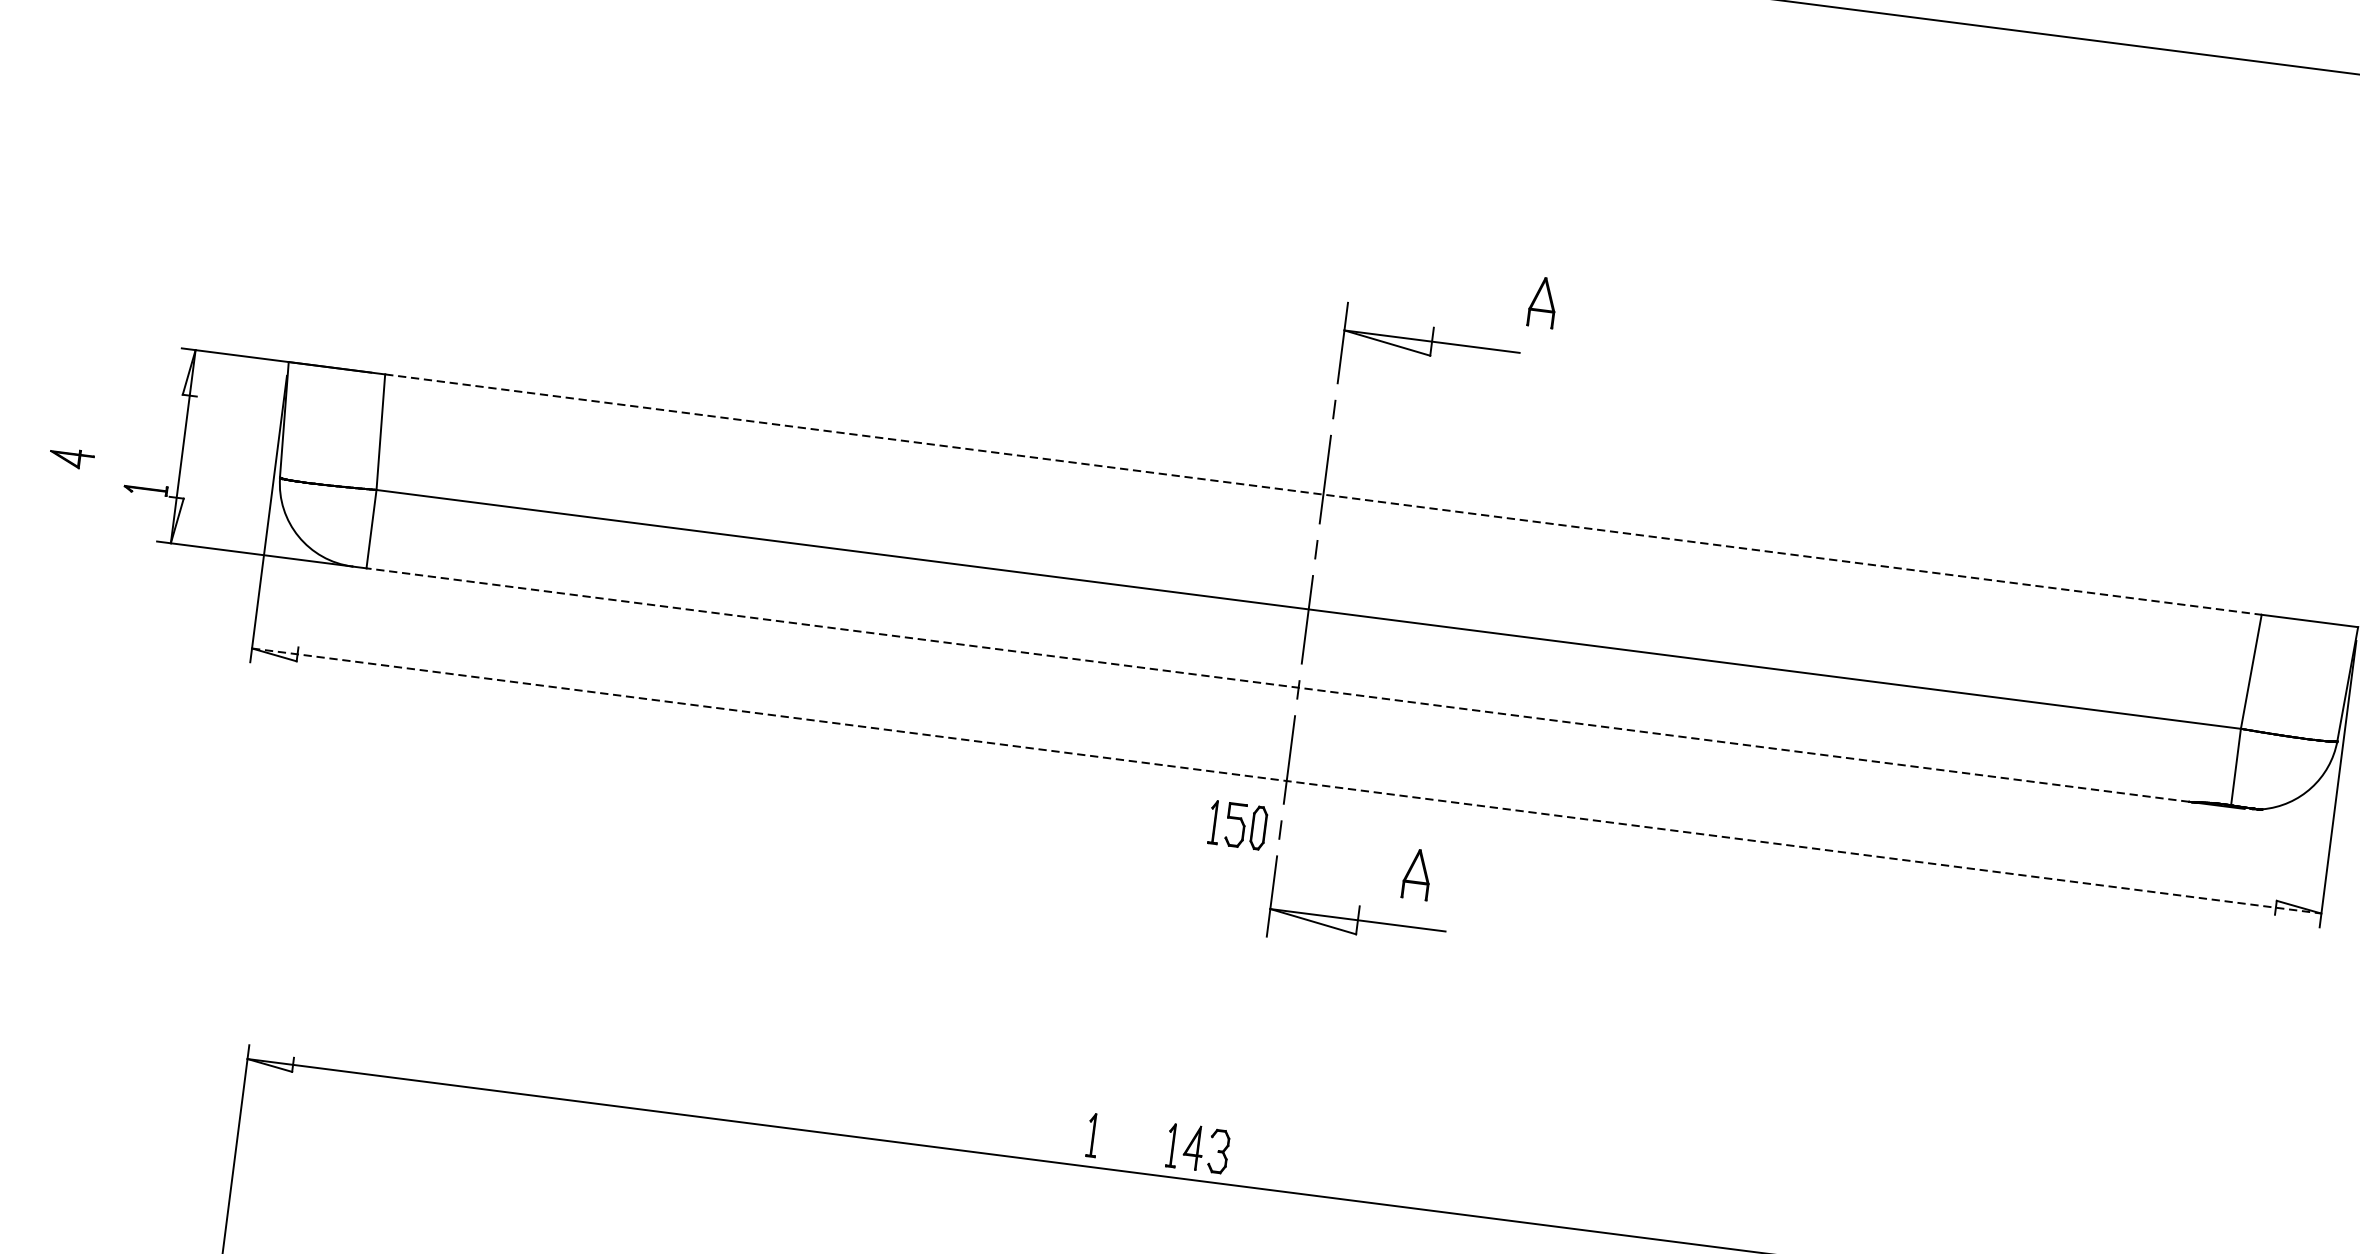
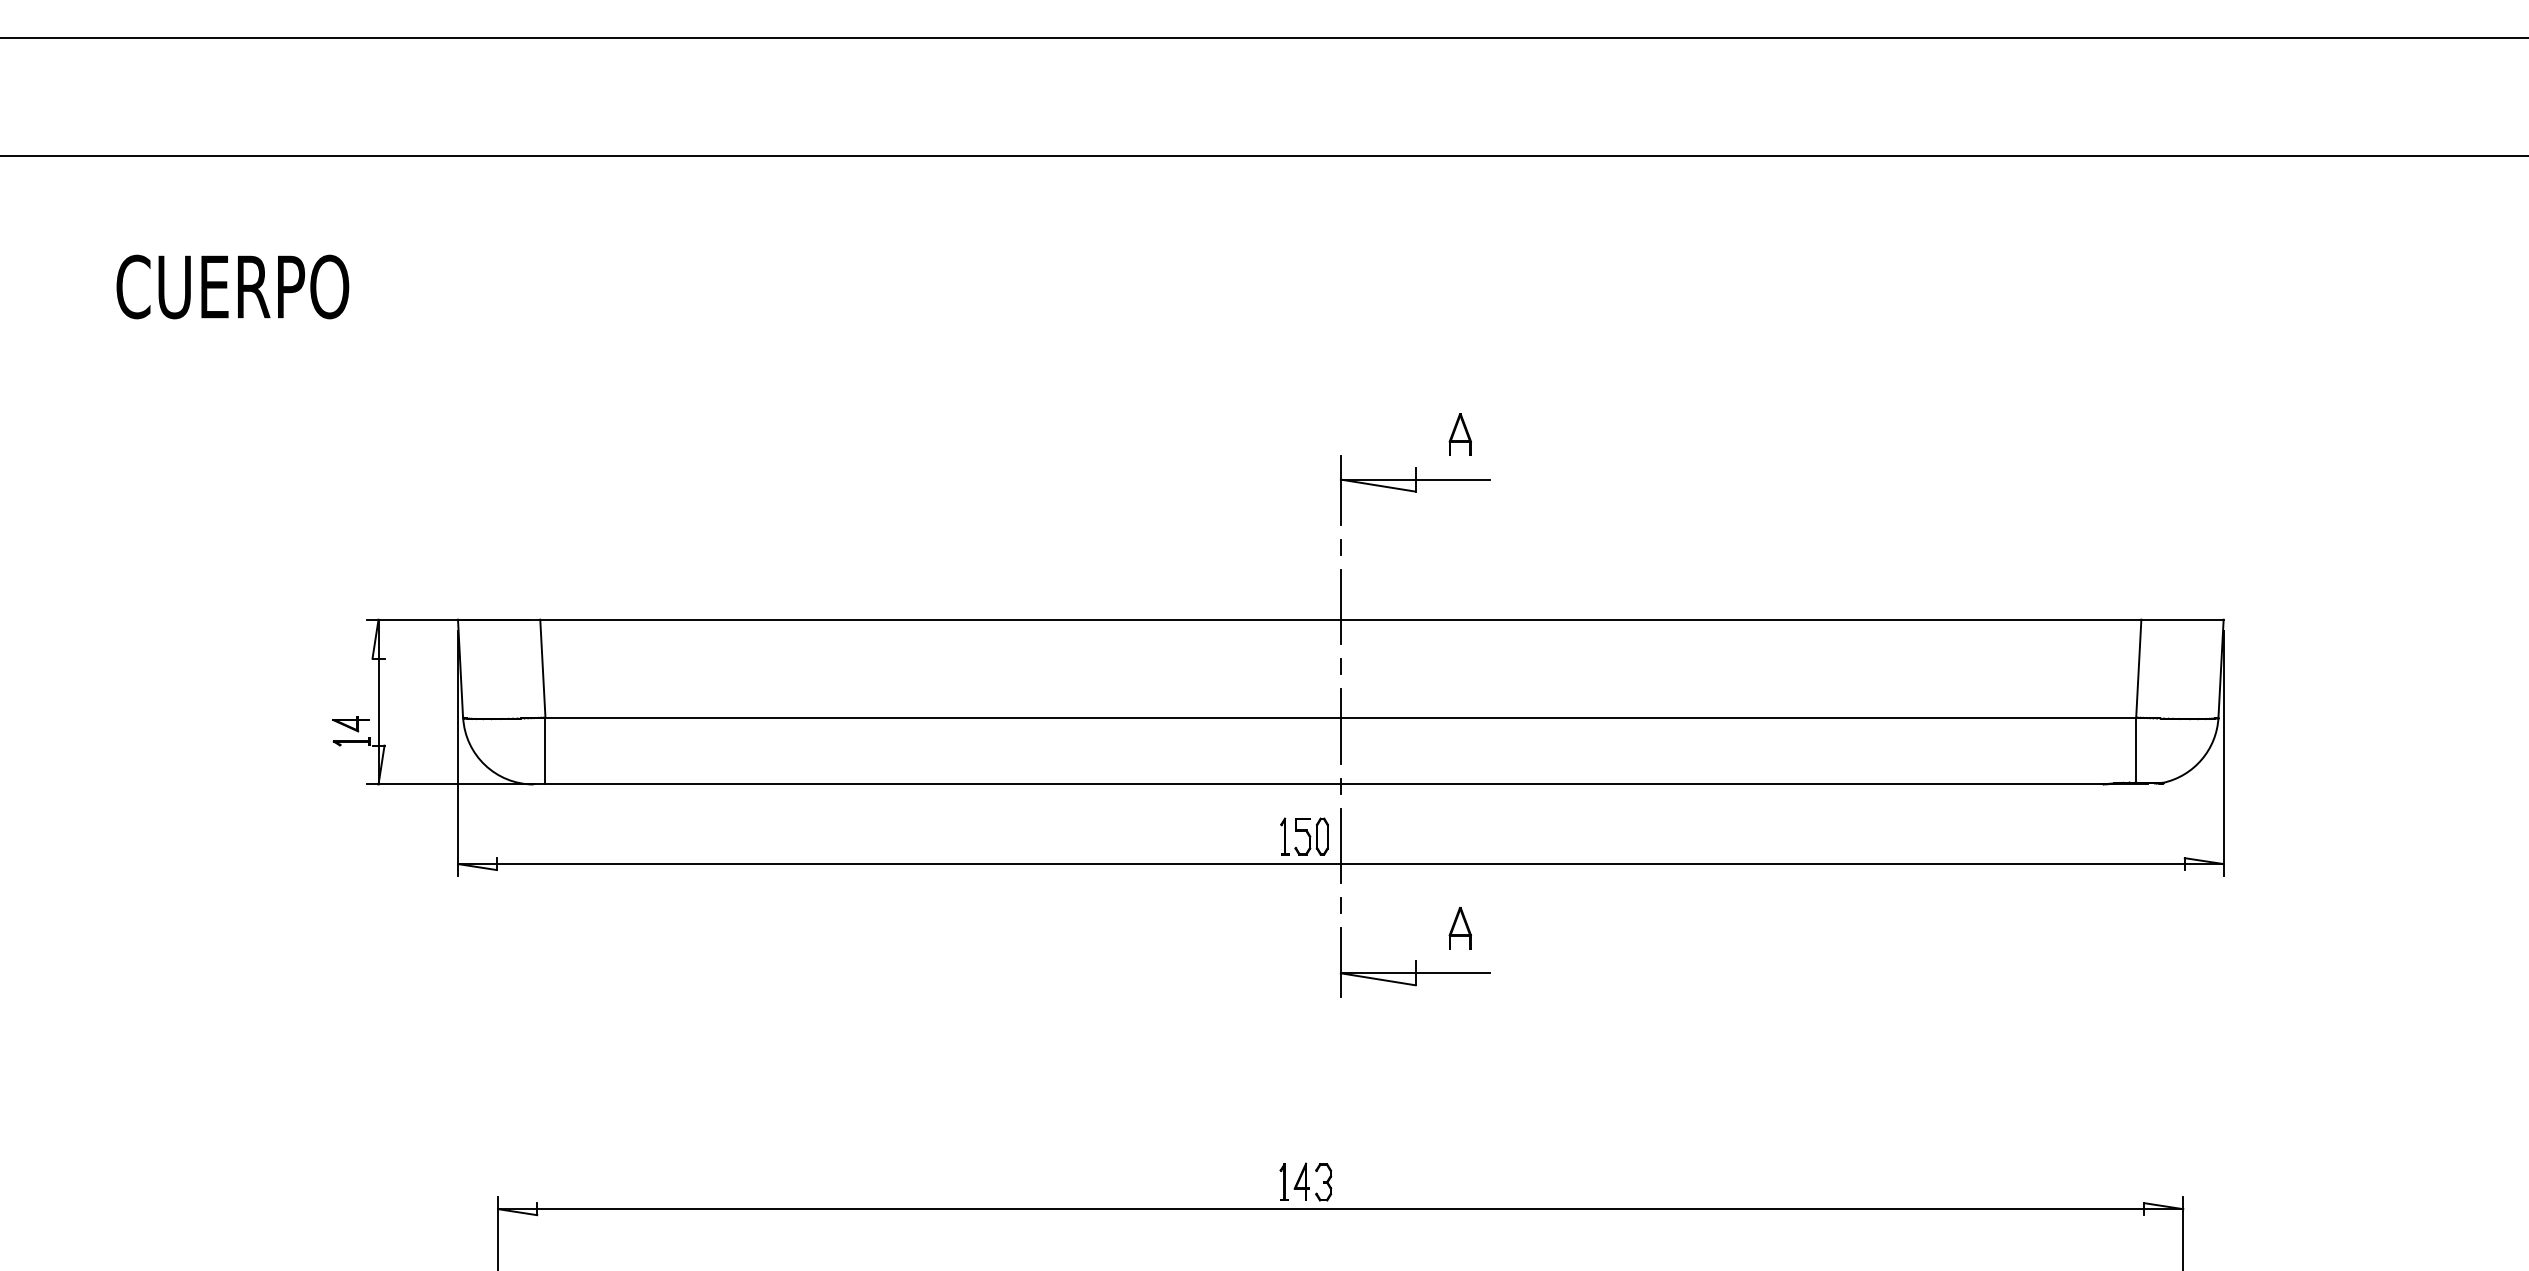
part: (1541, 301) -> (1459, 434), moved
part: (70, 459) -> (350, 724), moved
line: (1323, 494) -> (1340, 619), dashed -> solid
line: (1278, 685) -> (1323, 784), dashed -> solid
line: (1286, 781) -> (1340, 864), dashed -> solid
part: (1237, 825) -> (1304, 836), moved
part: (1092, 1134) -> (1215, 1181), removed

